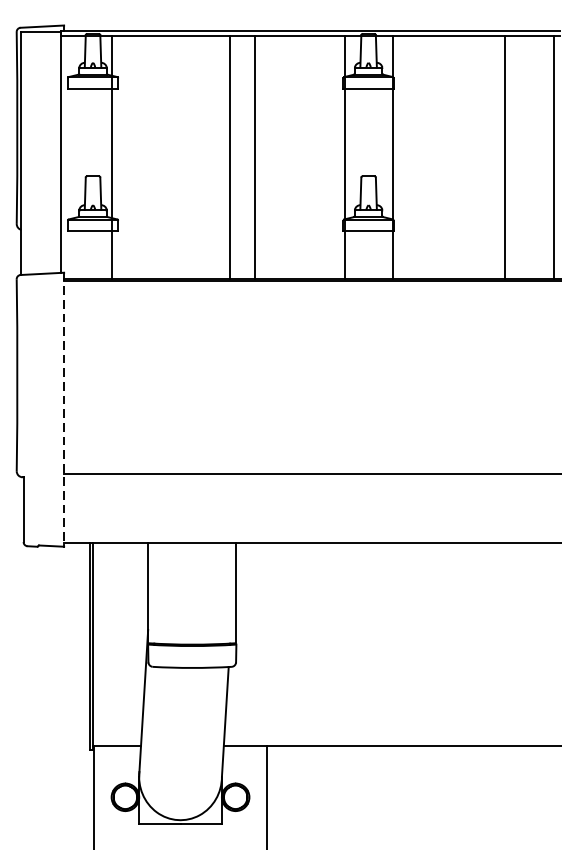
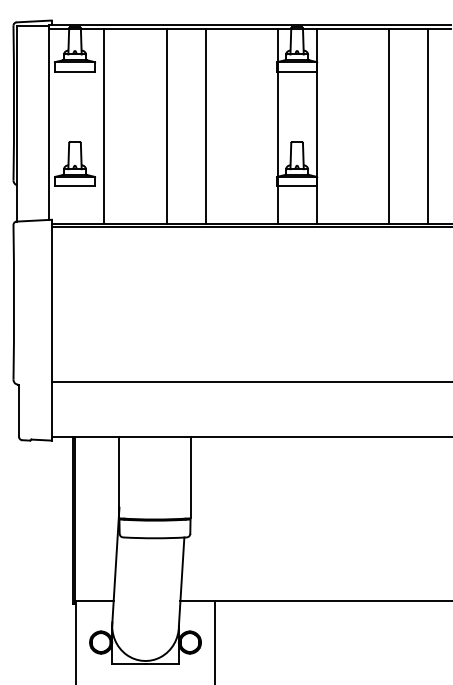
line: (112, 156) -> (104, 126), moved
line: (230, 156) -> (166, 126), moved
line: (504, 156) -> (388, 126), moved
line: (553, 156) -> (427, 126), moved
line: (63, 408) -> (51, 329), dashed -> solid

